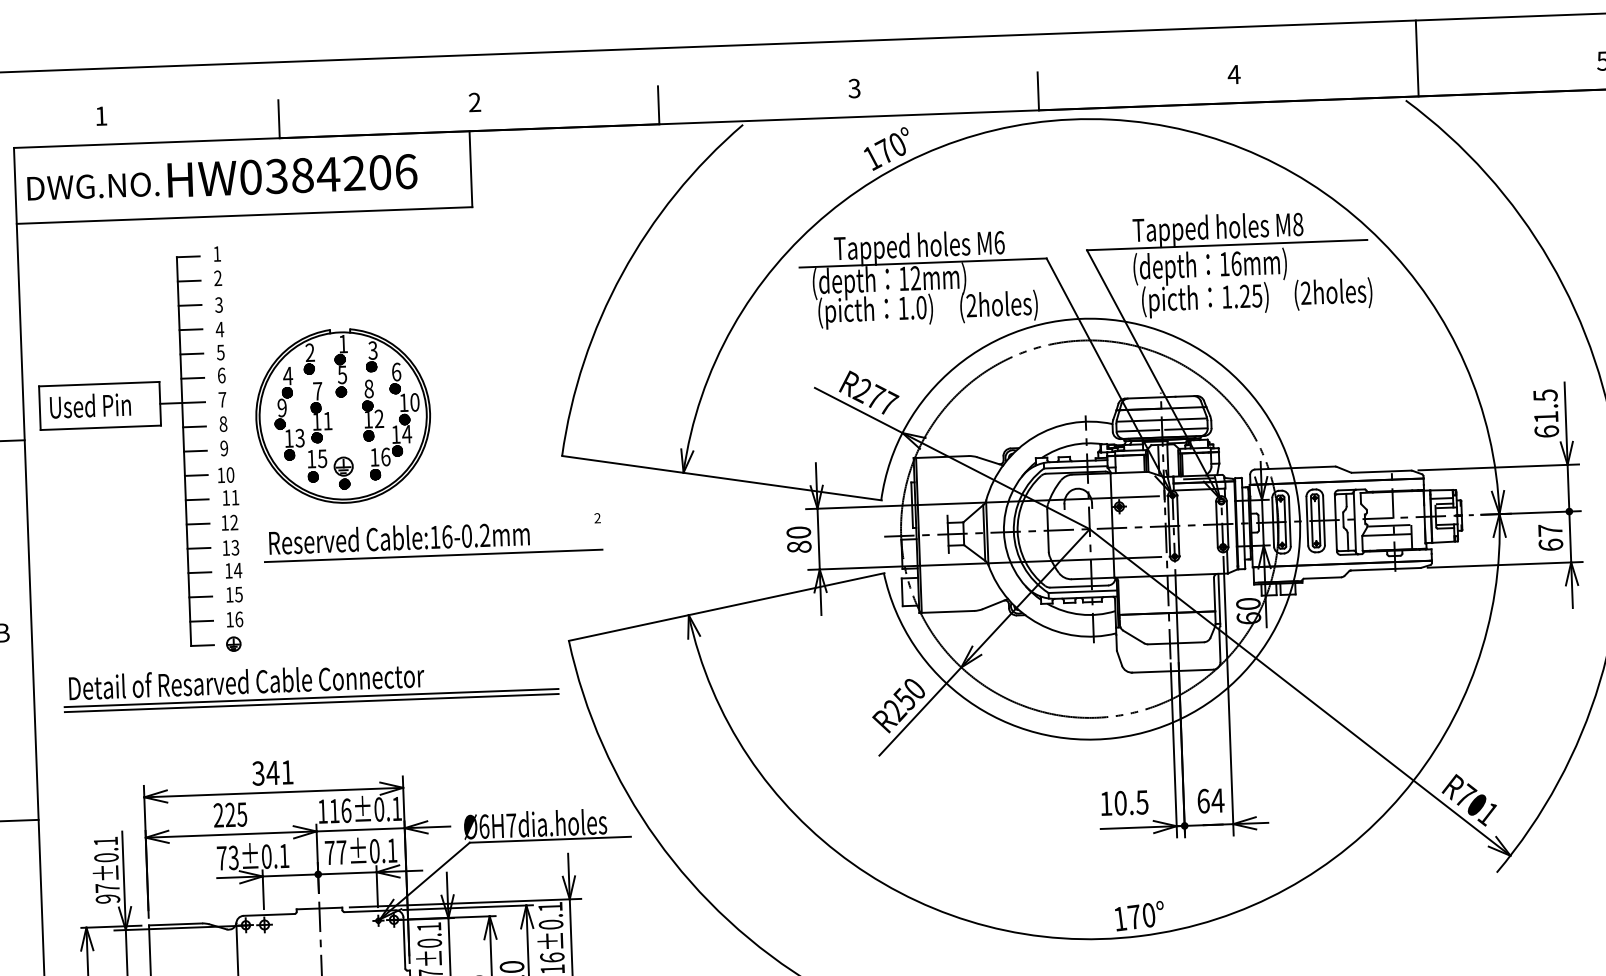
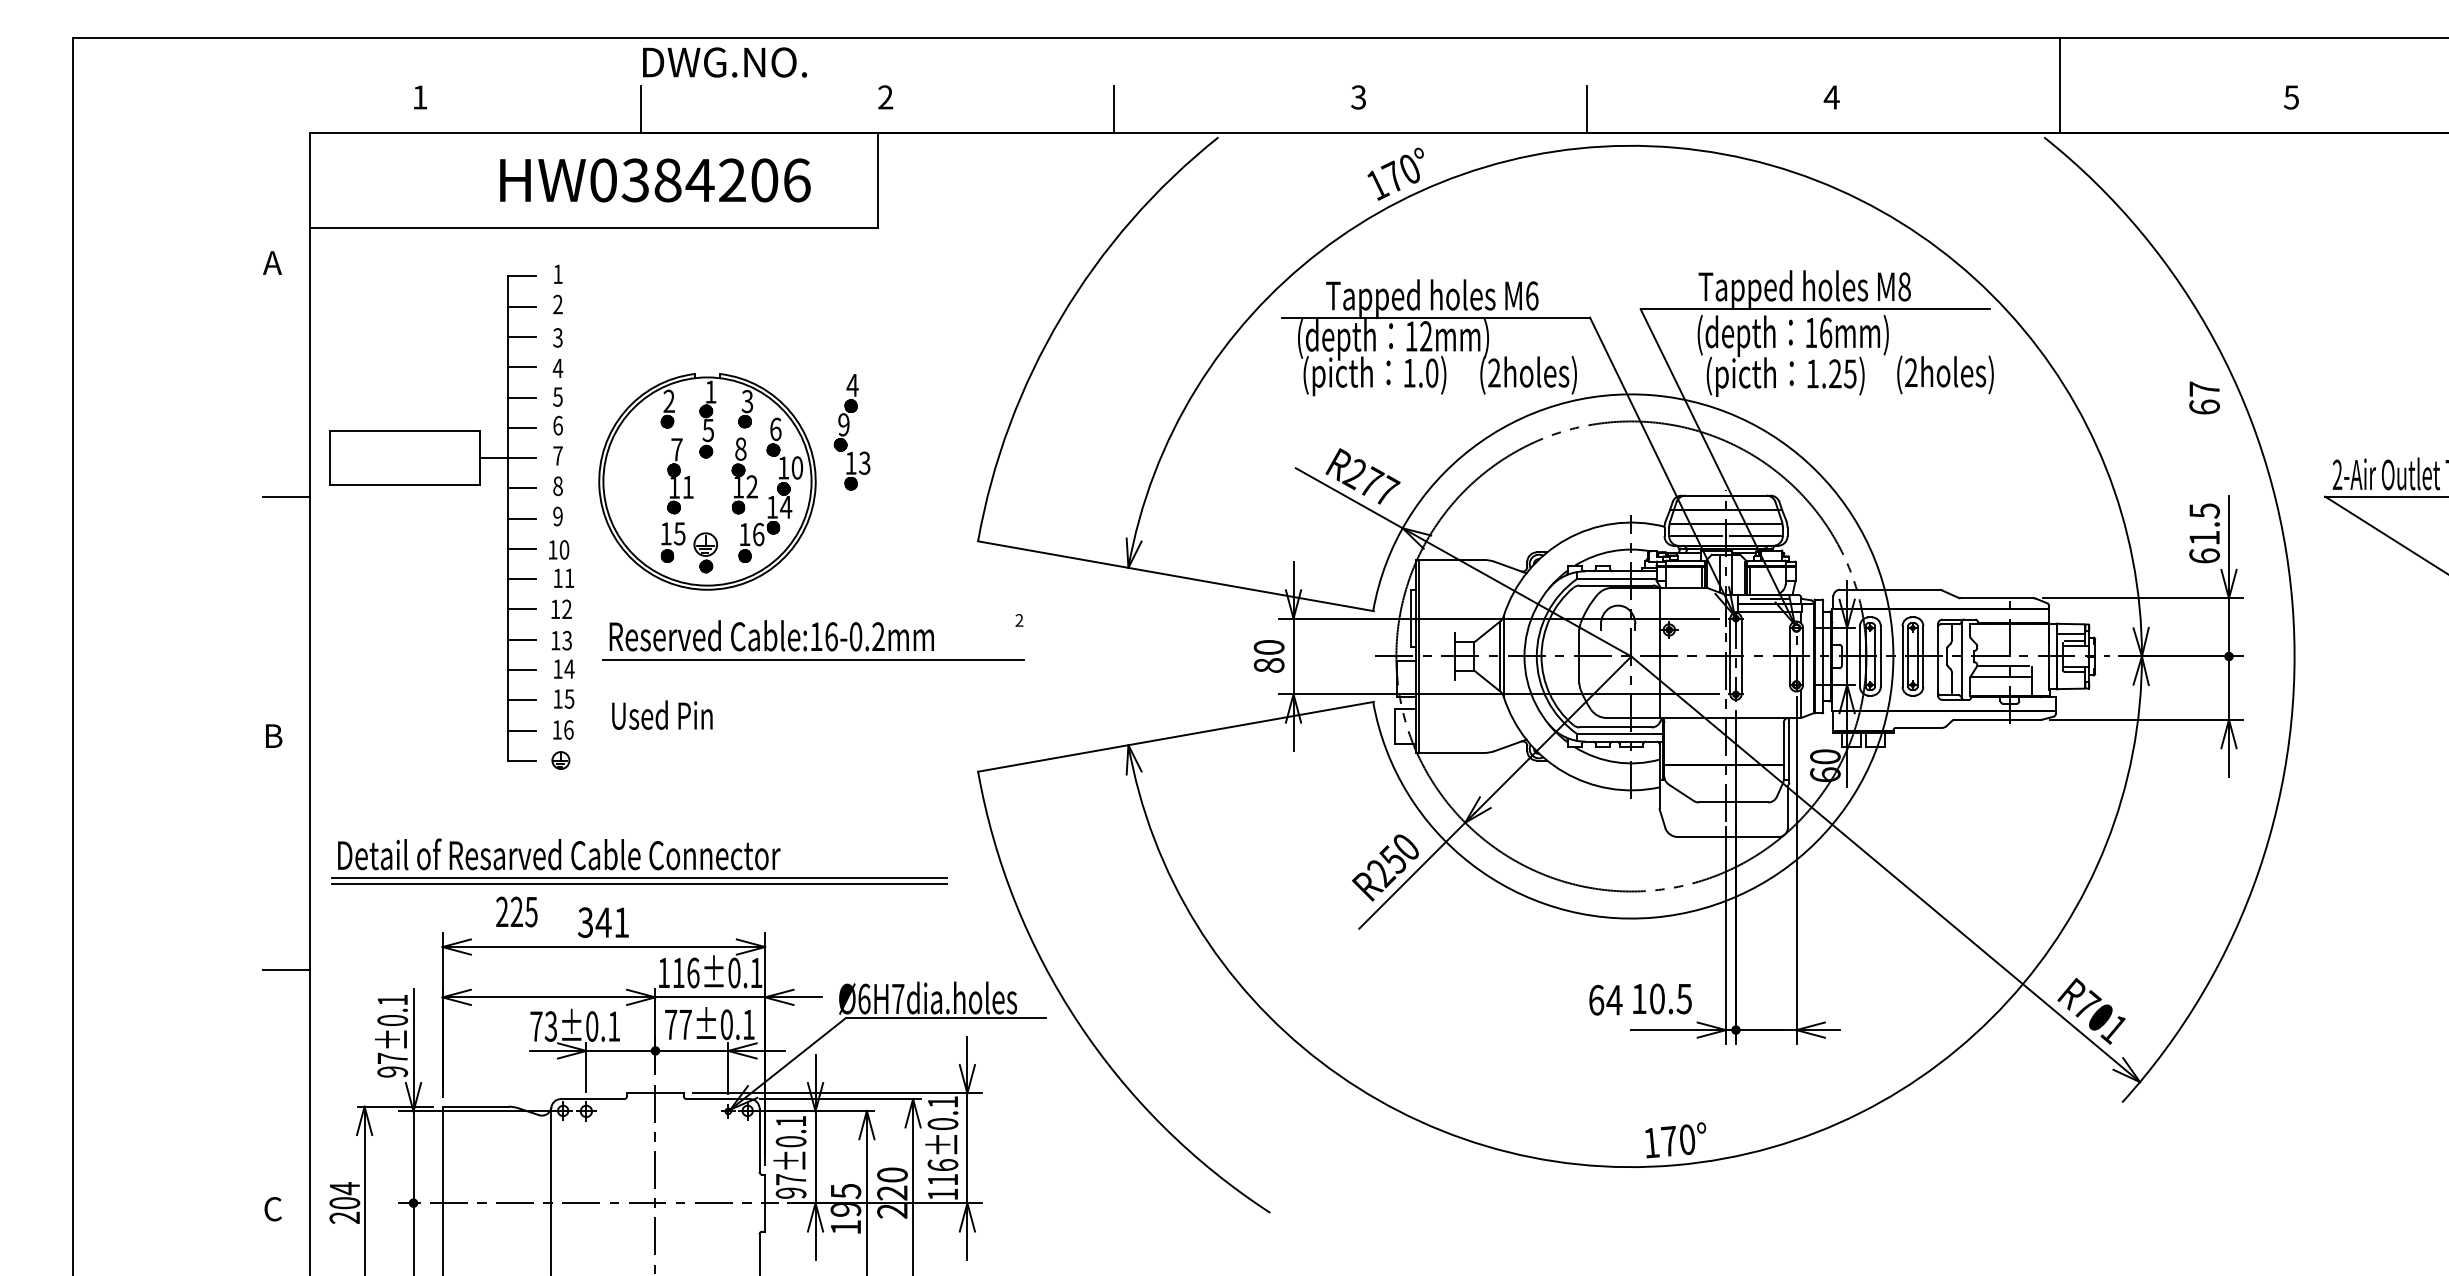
text: (93, 186) -> (725, 62), moved
text: (90, 405) -> (662, 714), moved
part: (288, 413) -> (851, 432), moved
text: (1550, 537) -> (2204, 397), moved
part: (311, 684) -> (639, 861), moved
text: (1210, 800) -> (1605, 999), moved
text: (230, 814) -> (516, 911), moved

